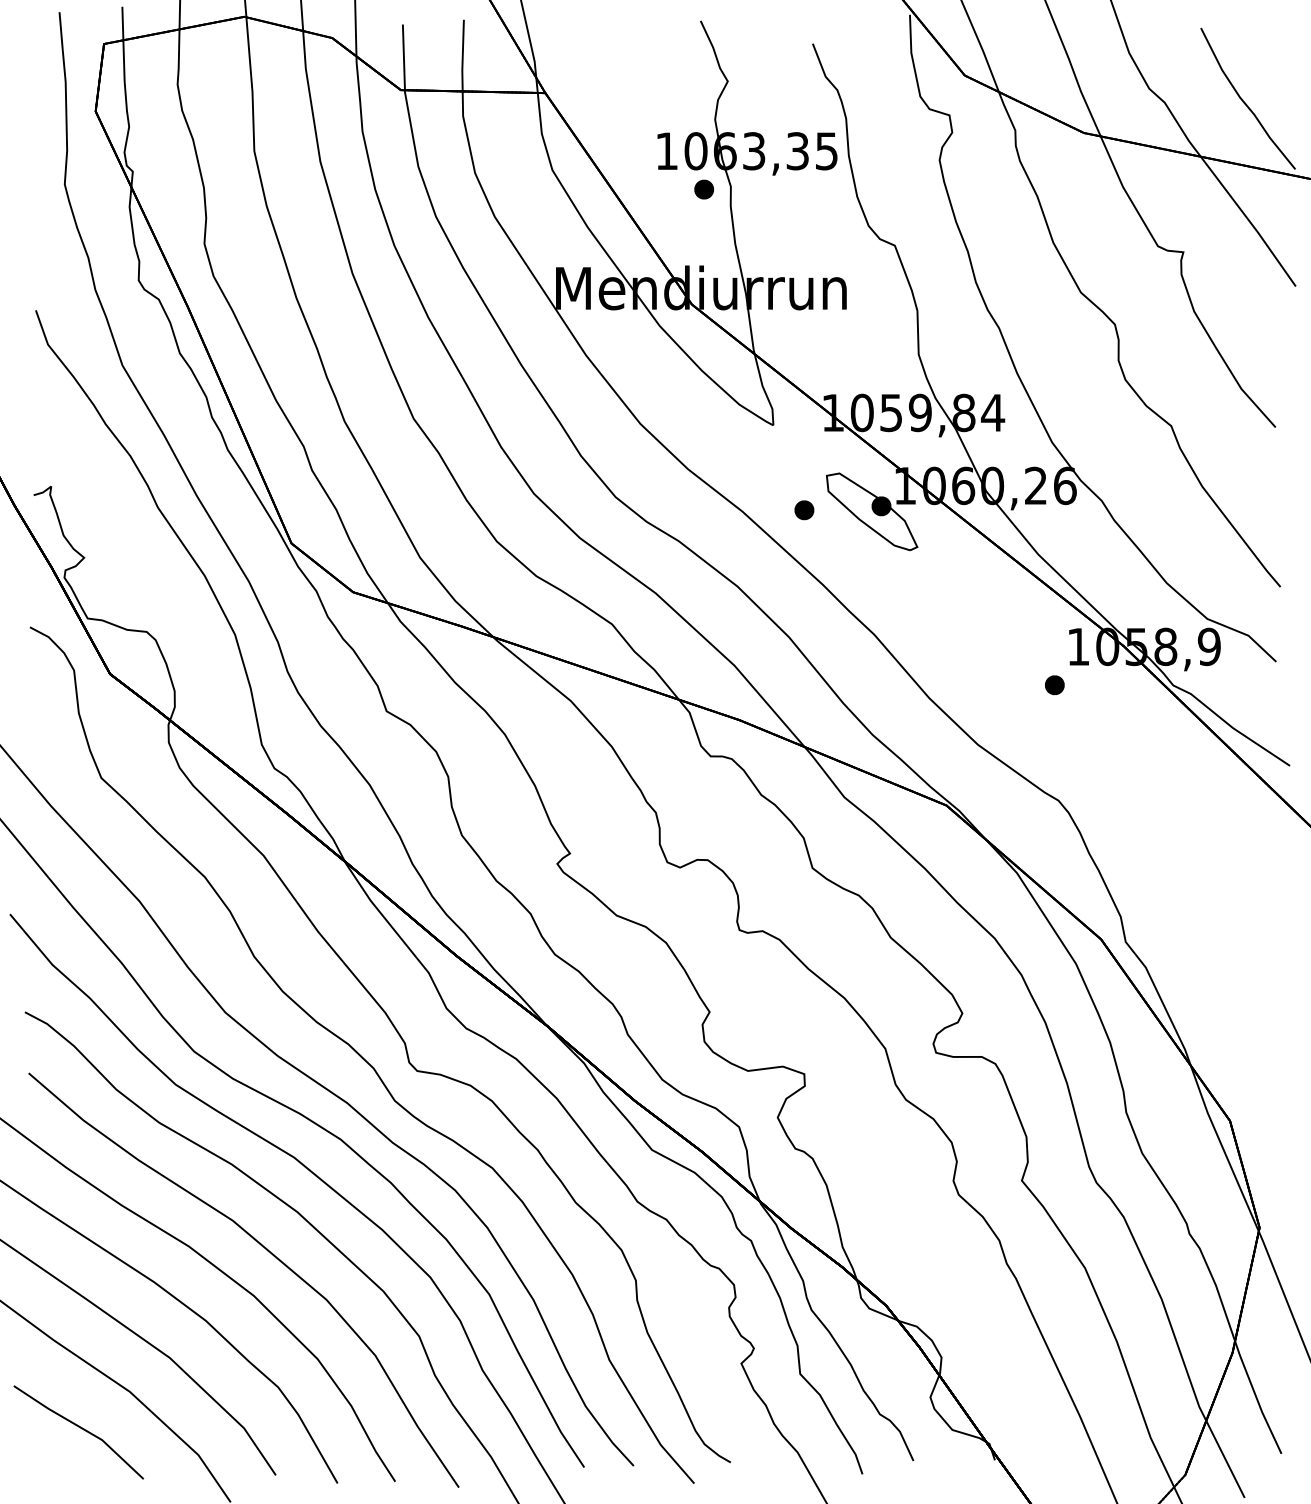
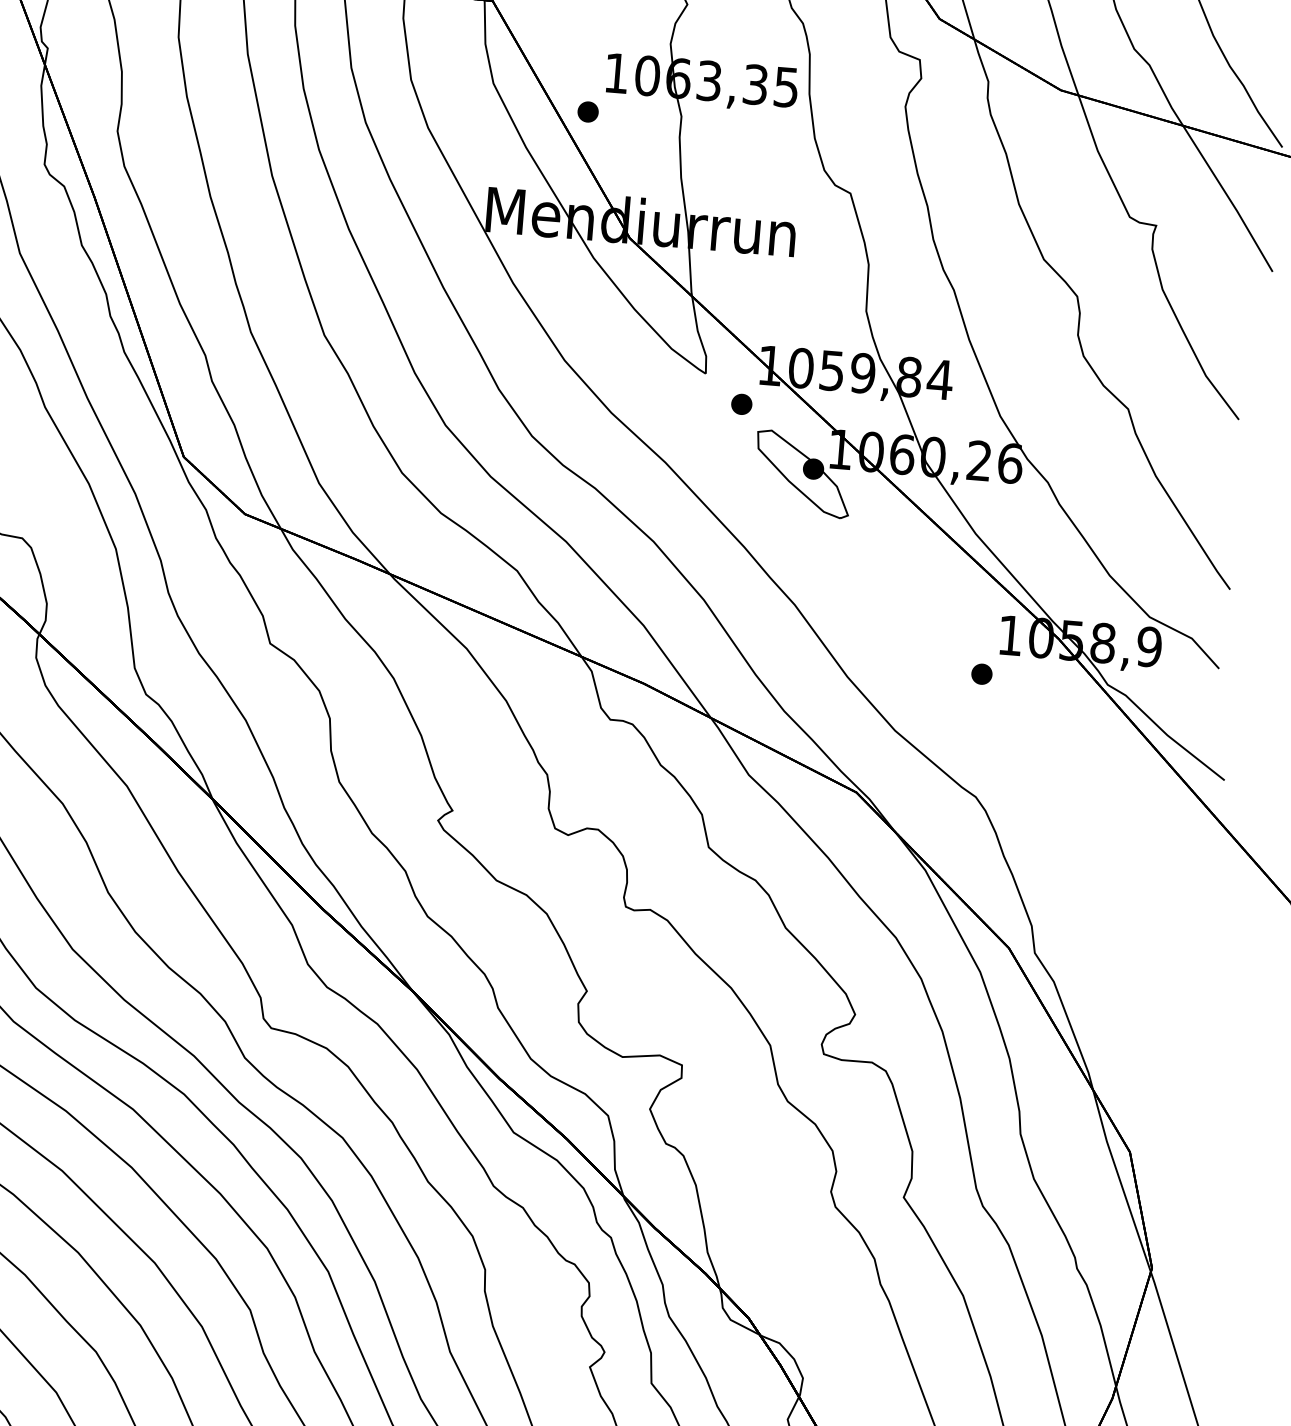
part: (703, 189) -> (587, 111), moved
part: (804, 510) -> (741, 404), moved

